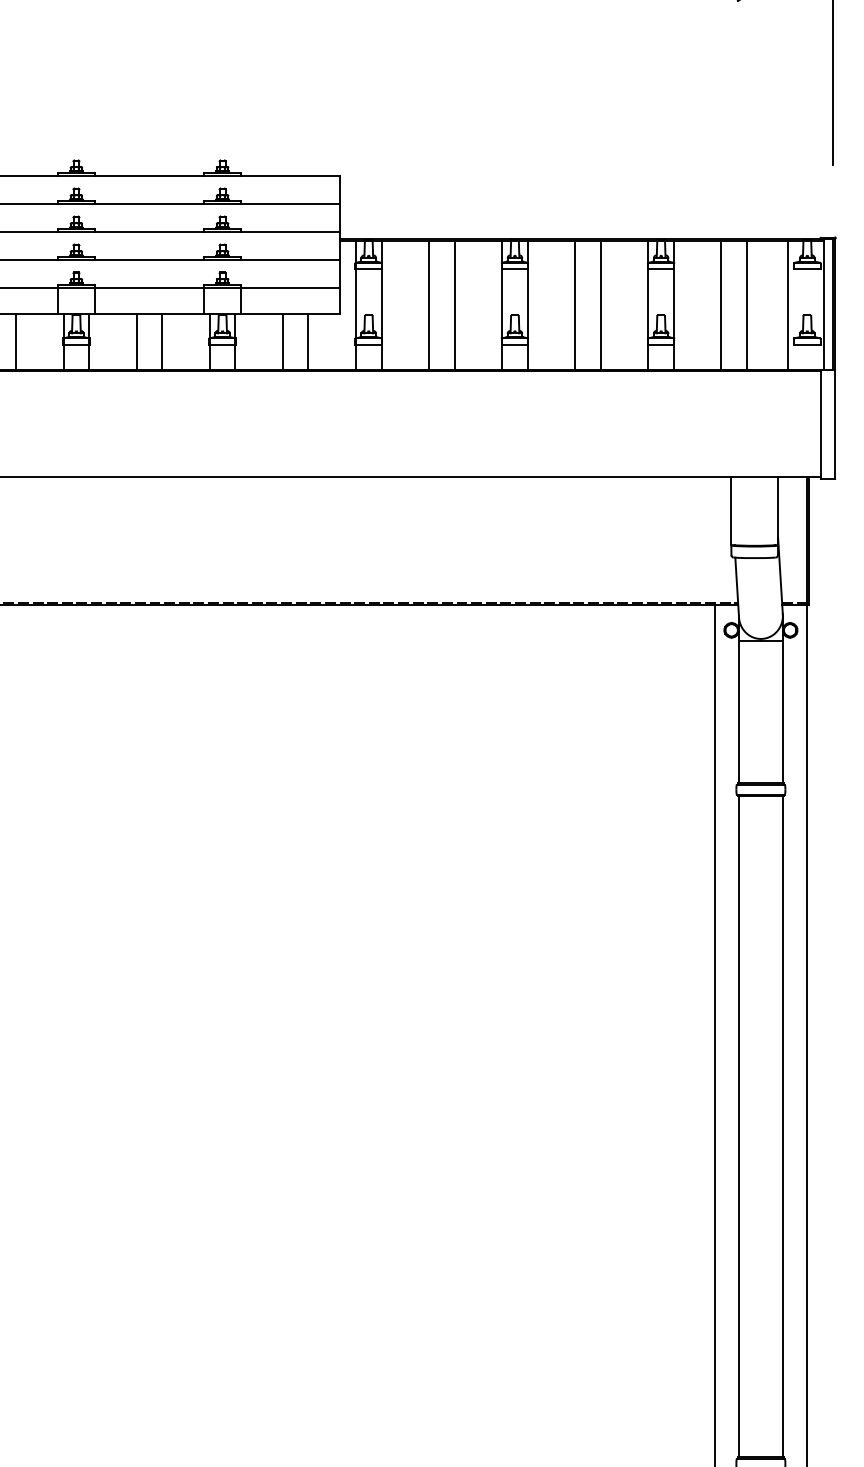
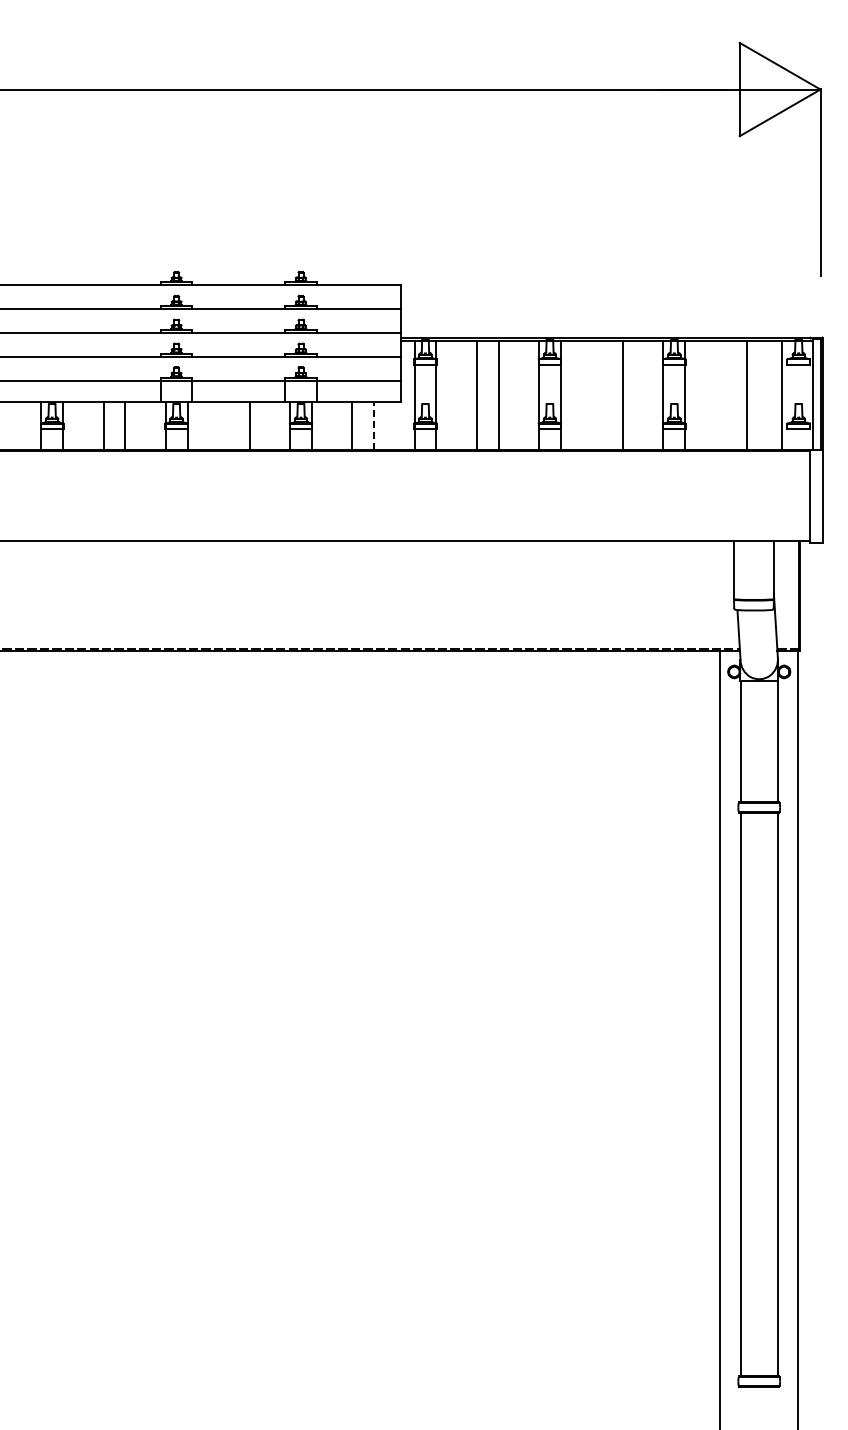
line: (575, 305) -> (601, 395), removed
line: (721, 305) -> (725, 395), removed
line: (308, 340) -> (374, 425), solid -> dashed
line: (136, 341) -> (227, 426), removed

